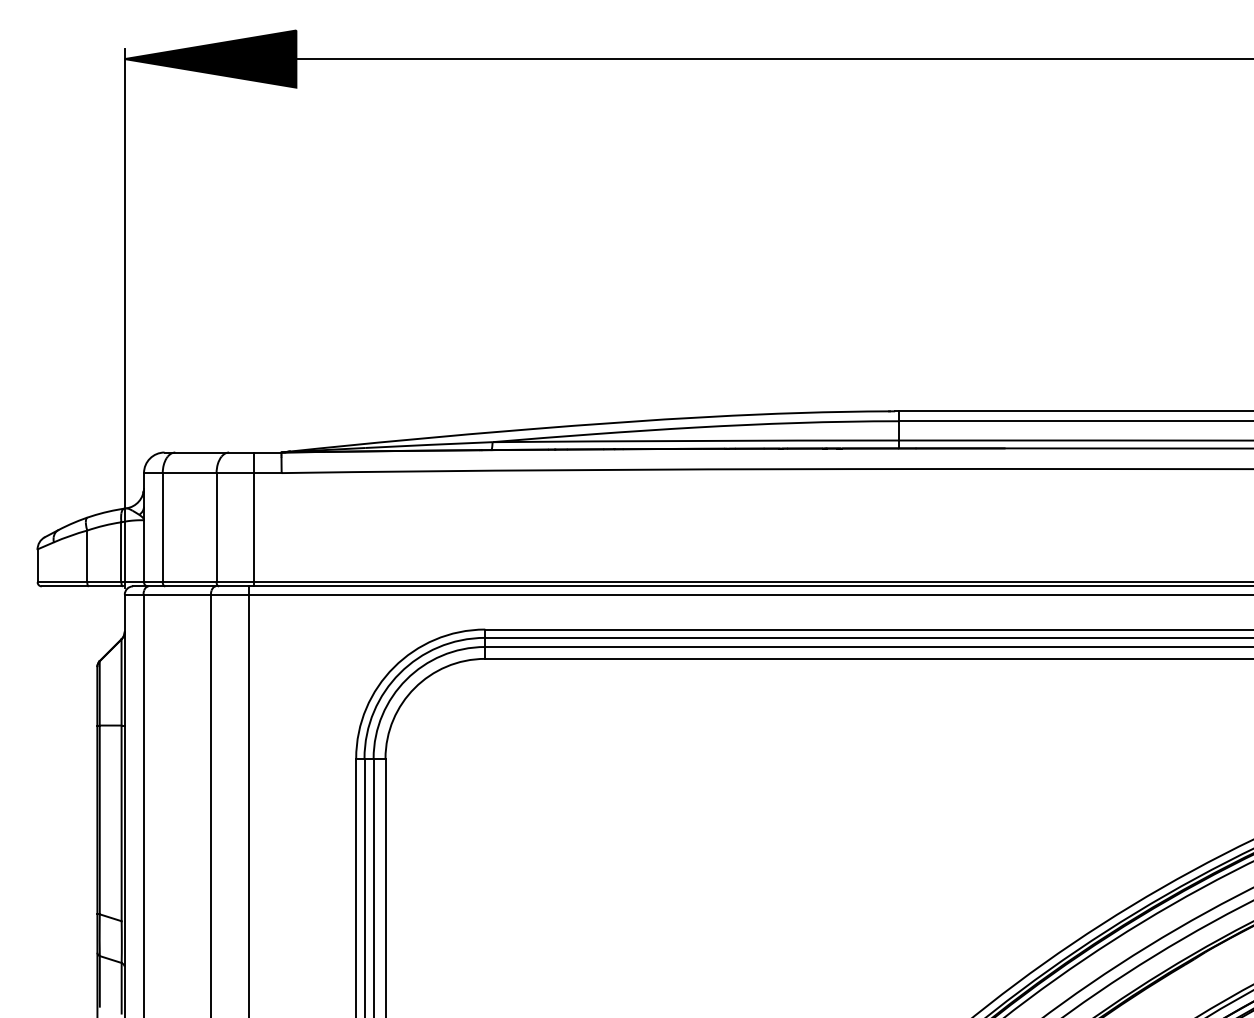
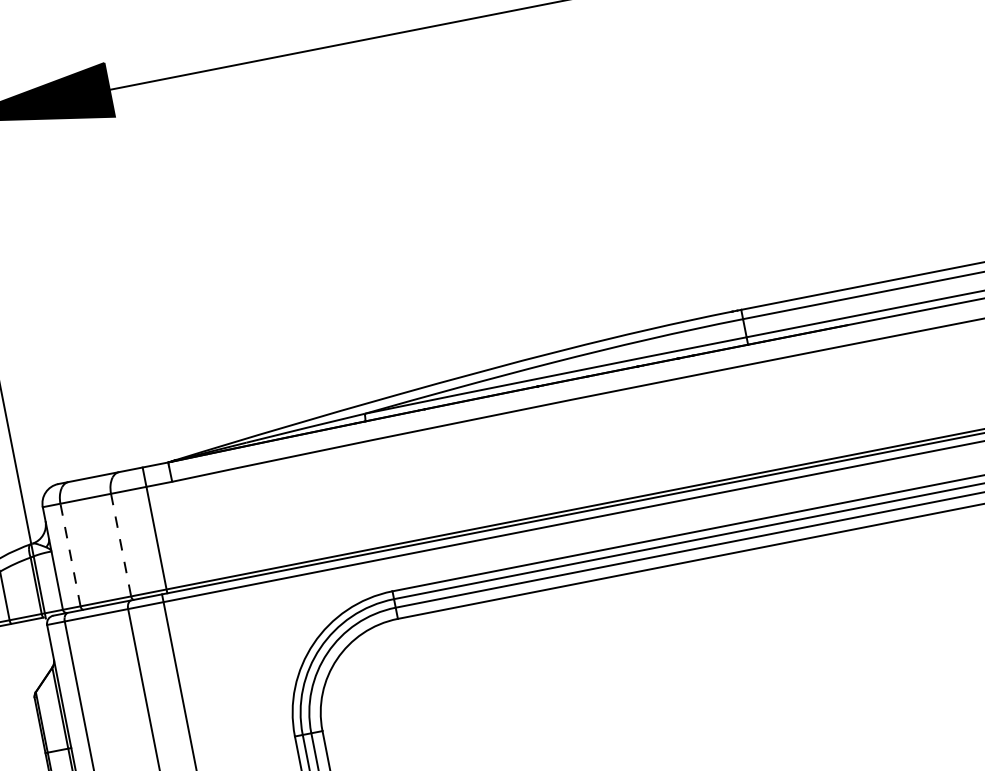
line: (162, 527) -> (70, 554), solid -> dashed
line: (216, 527) -> (120, 544), solid -> dashed

